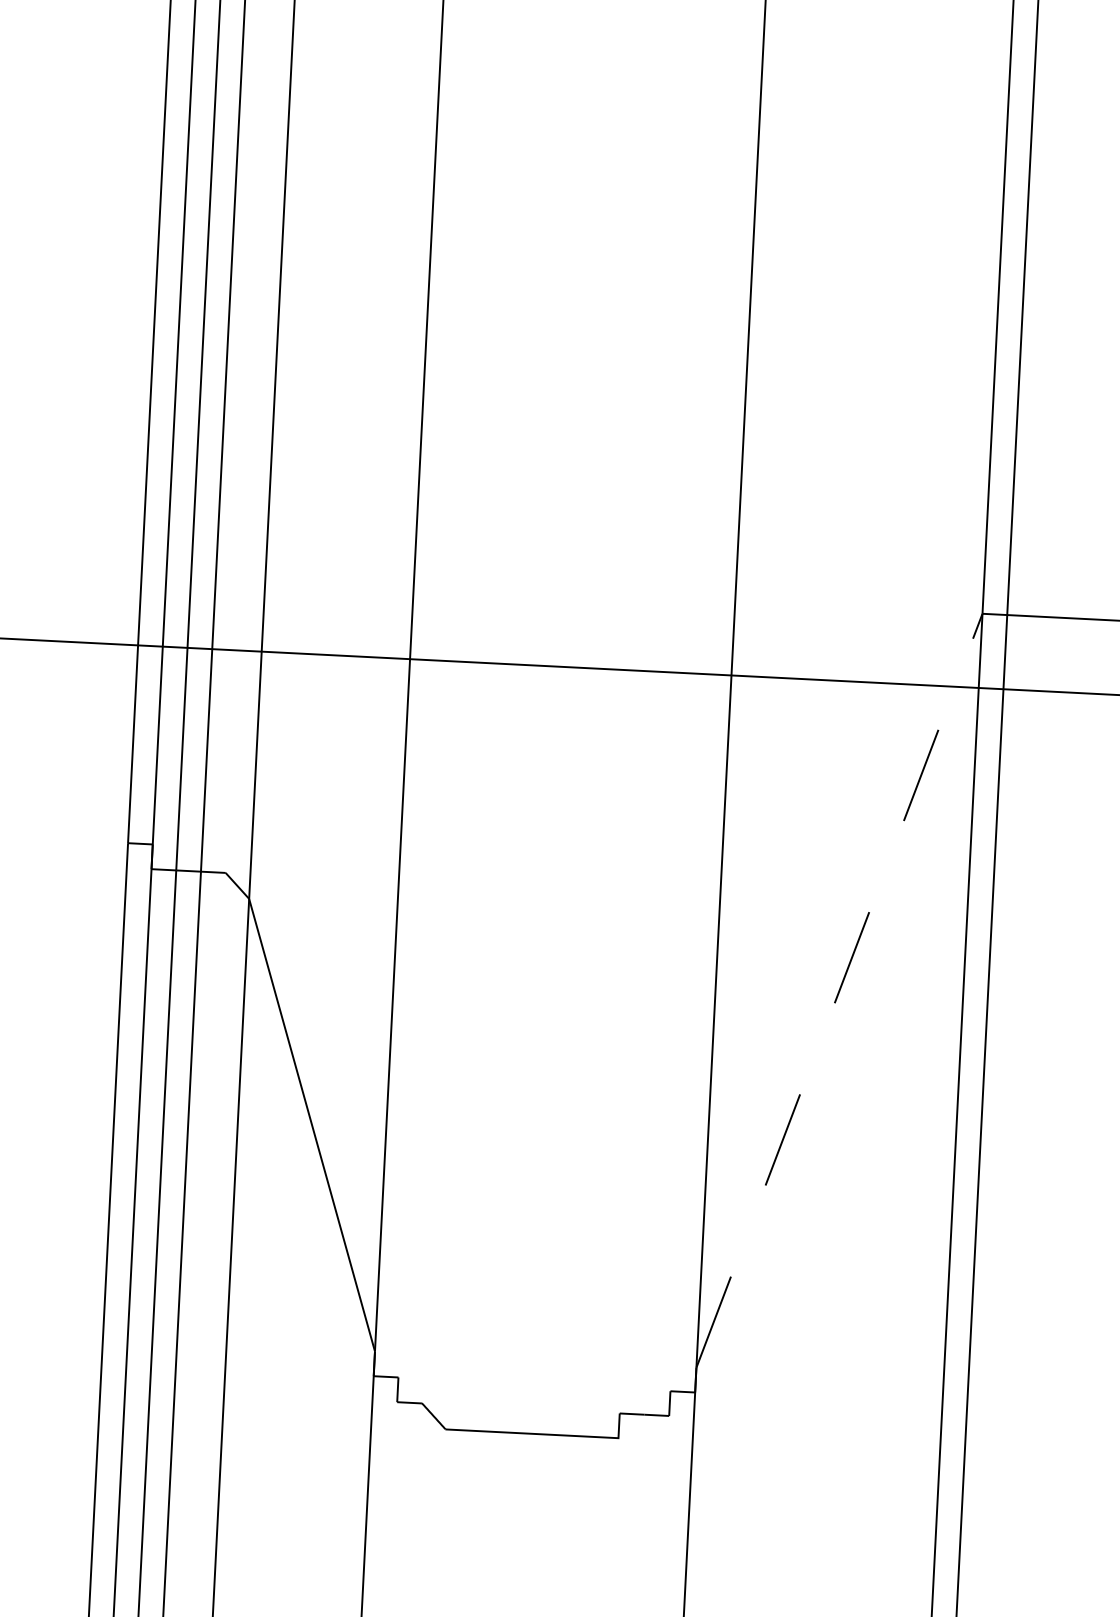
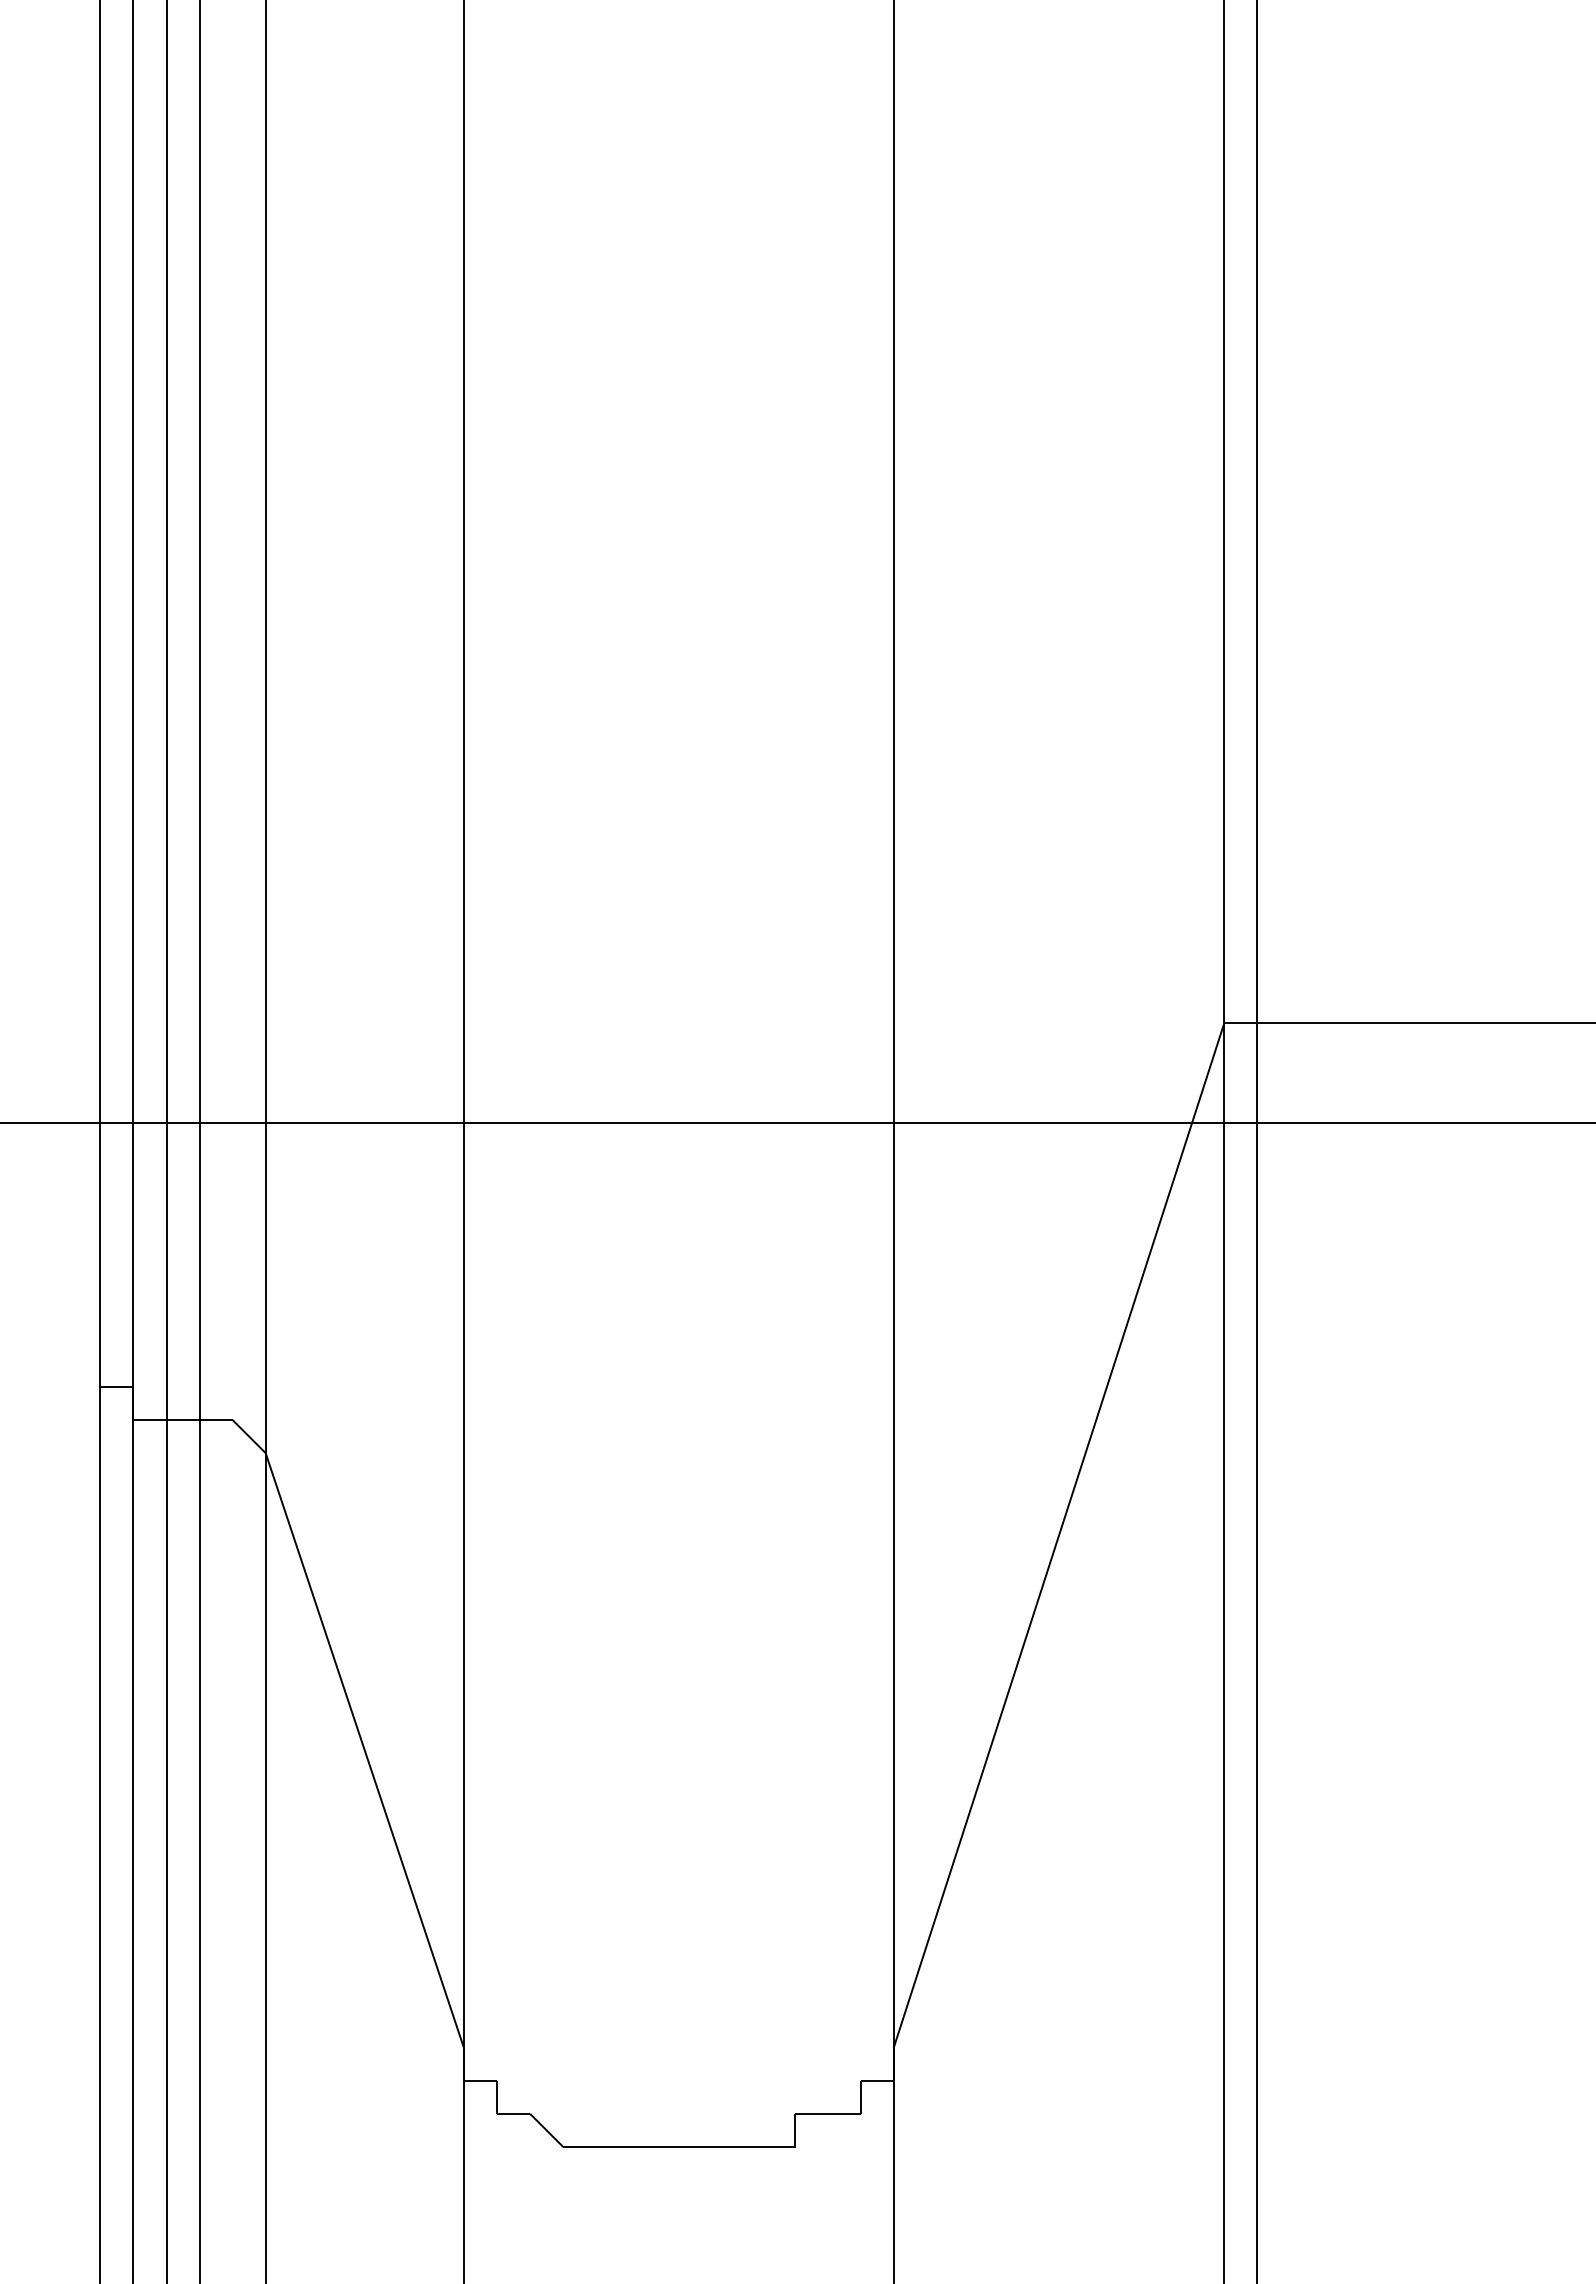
line: (839, 990) -> (1059, 1535), dashed -> solid

